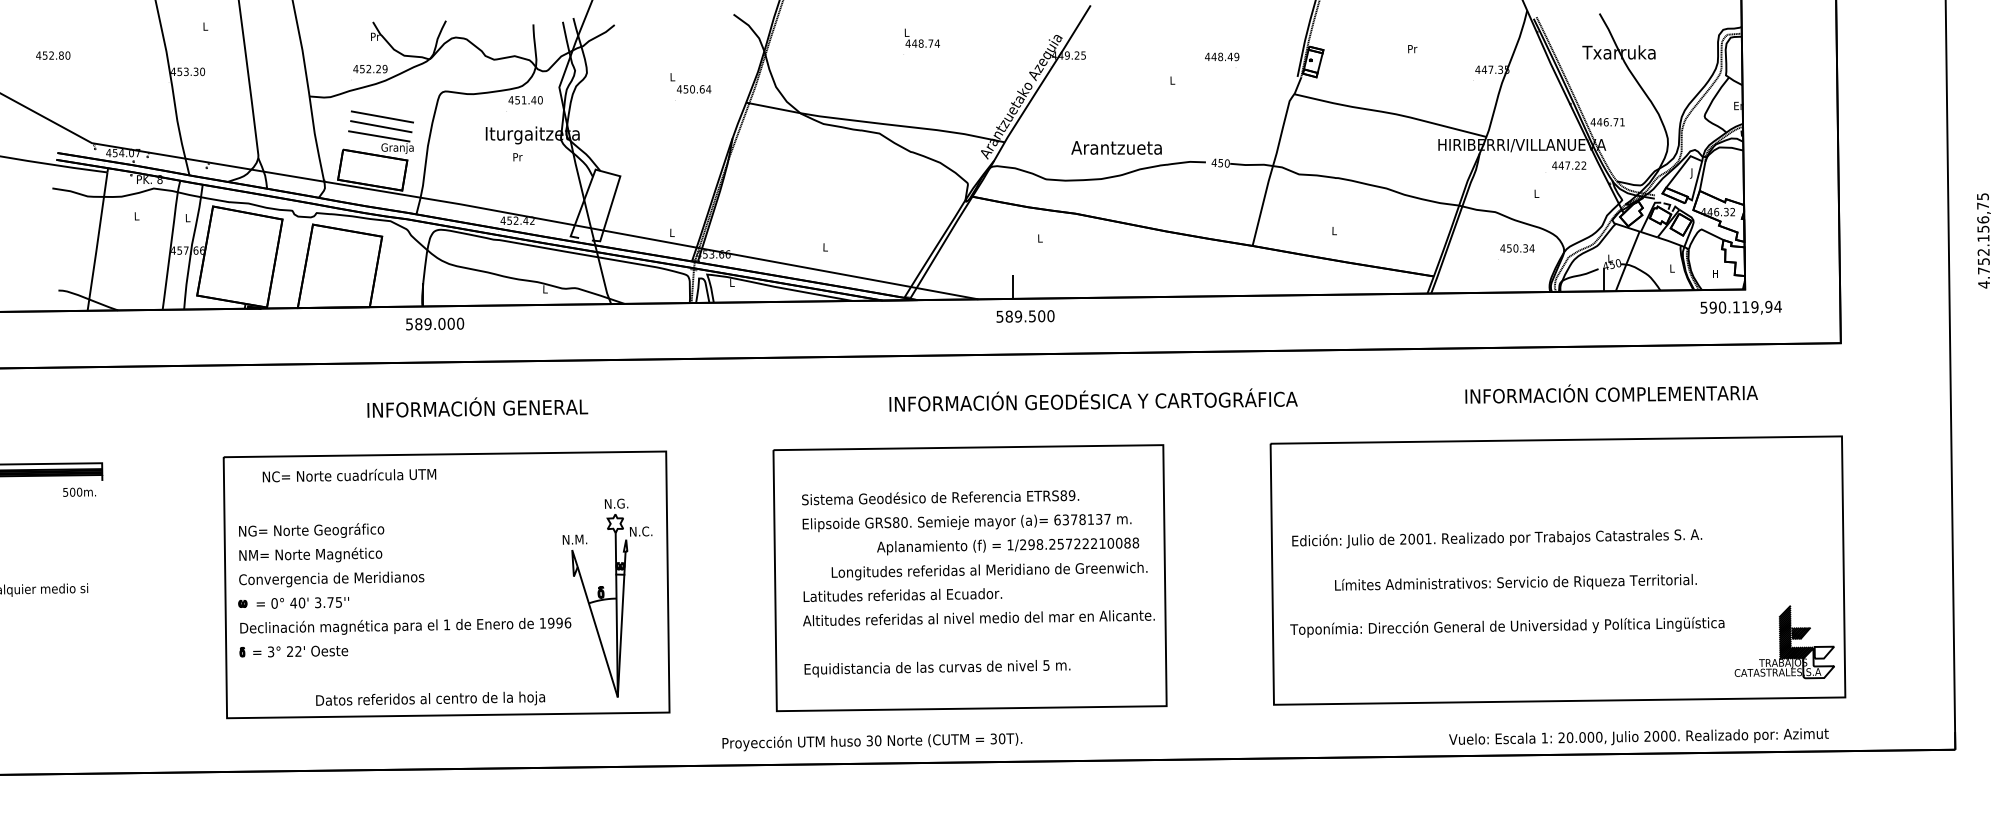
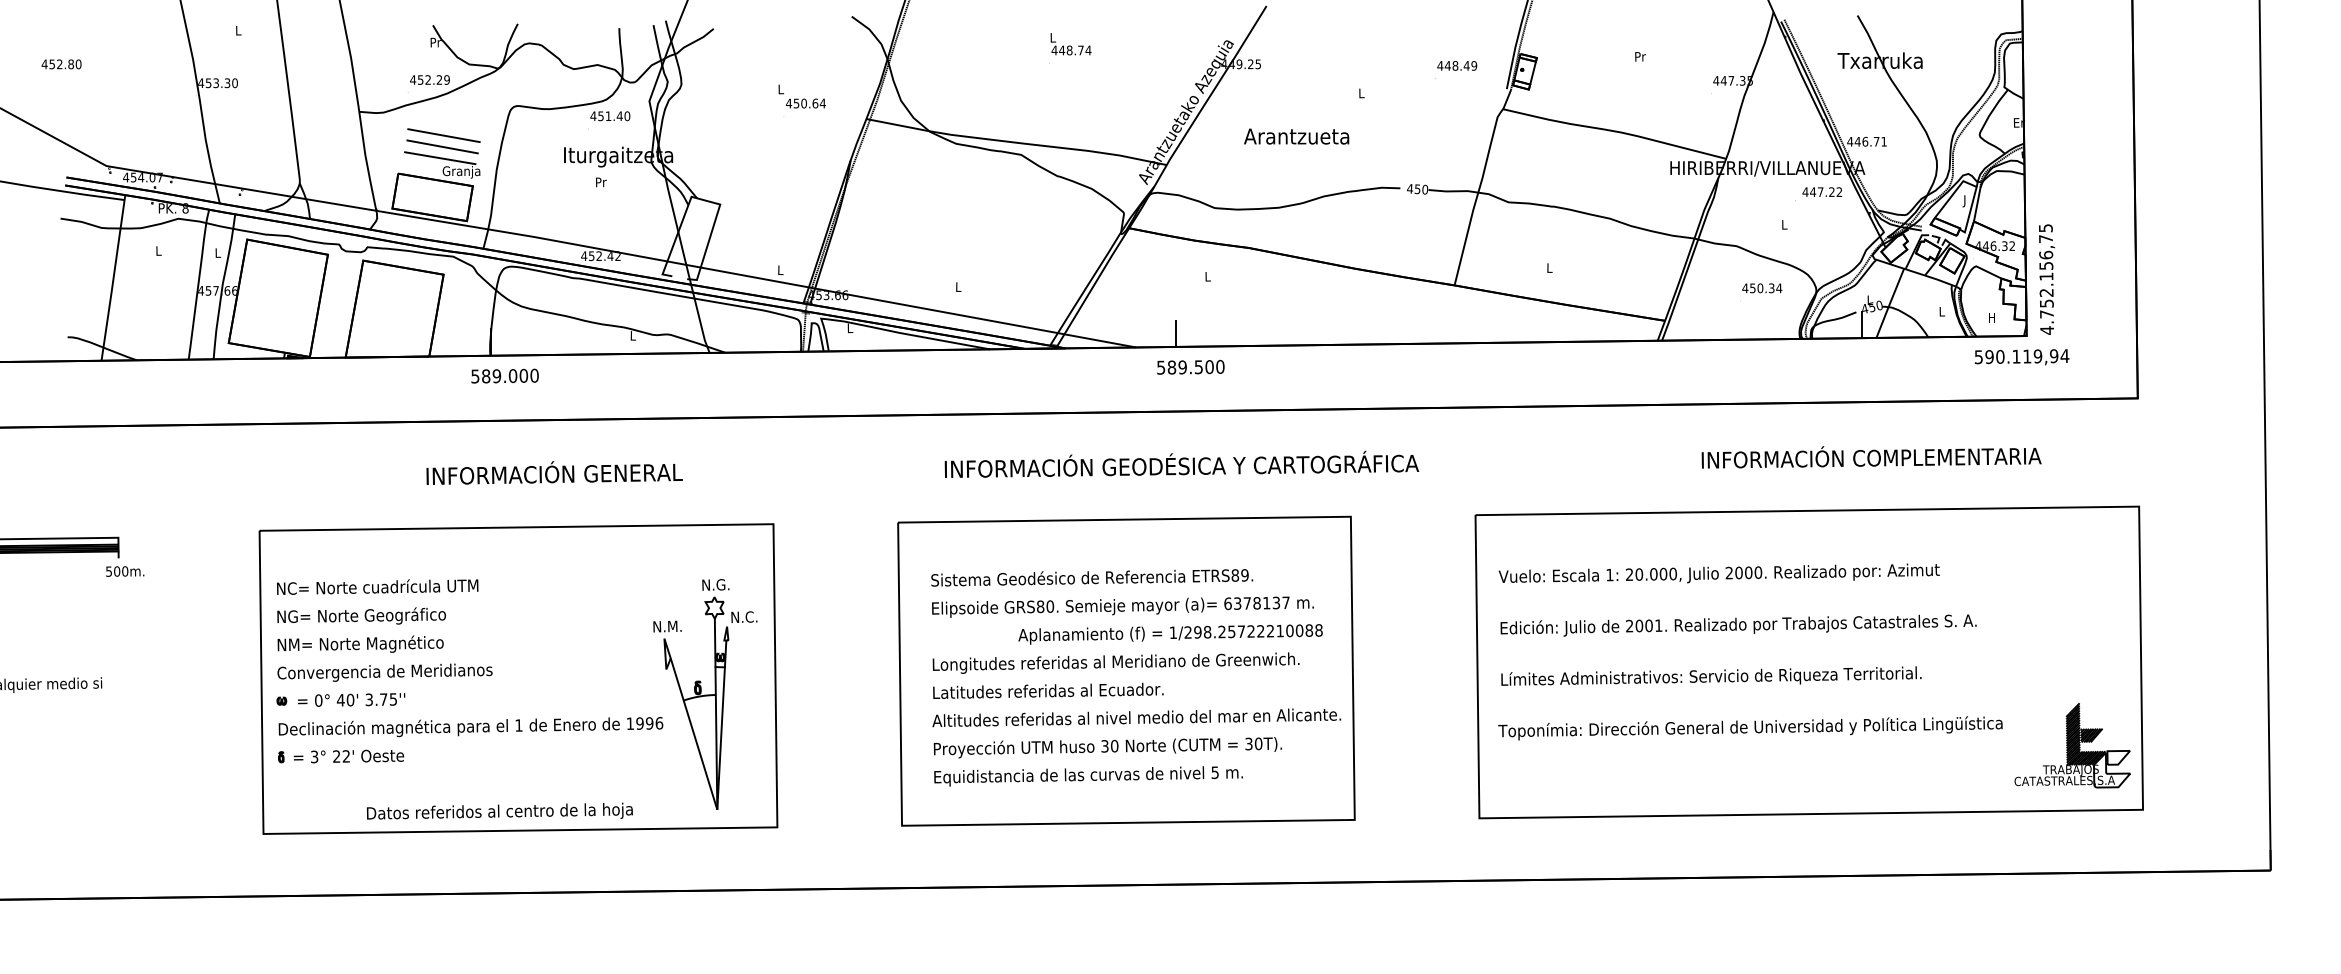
text: (1222, 56) -> (1457, 65), moved
text: (1116, 147) -> (1296, 136), moved
text: (1983, 240) -> (2046, 279), moved
text: (1093, 399) -> (1181, 463), moved
text: (349, 475) -> (377, 586), moved
text: (79, 492) -> (125, 571), moved
text: (989, 570) -> (1115, 662), moved
text: (1515, 581) -> (1711, 675), moved
text: (1638, 736) -> (1718, 573), moved
text: (871, 741) -> (1107, 747), moved

